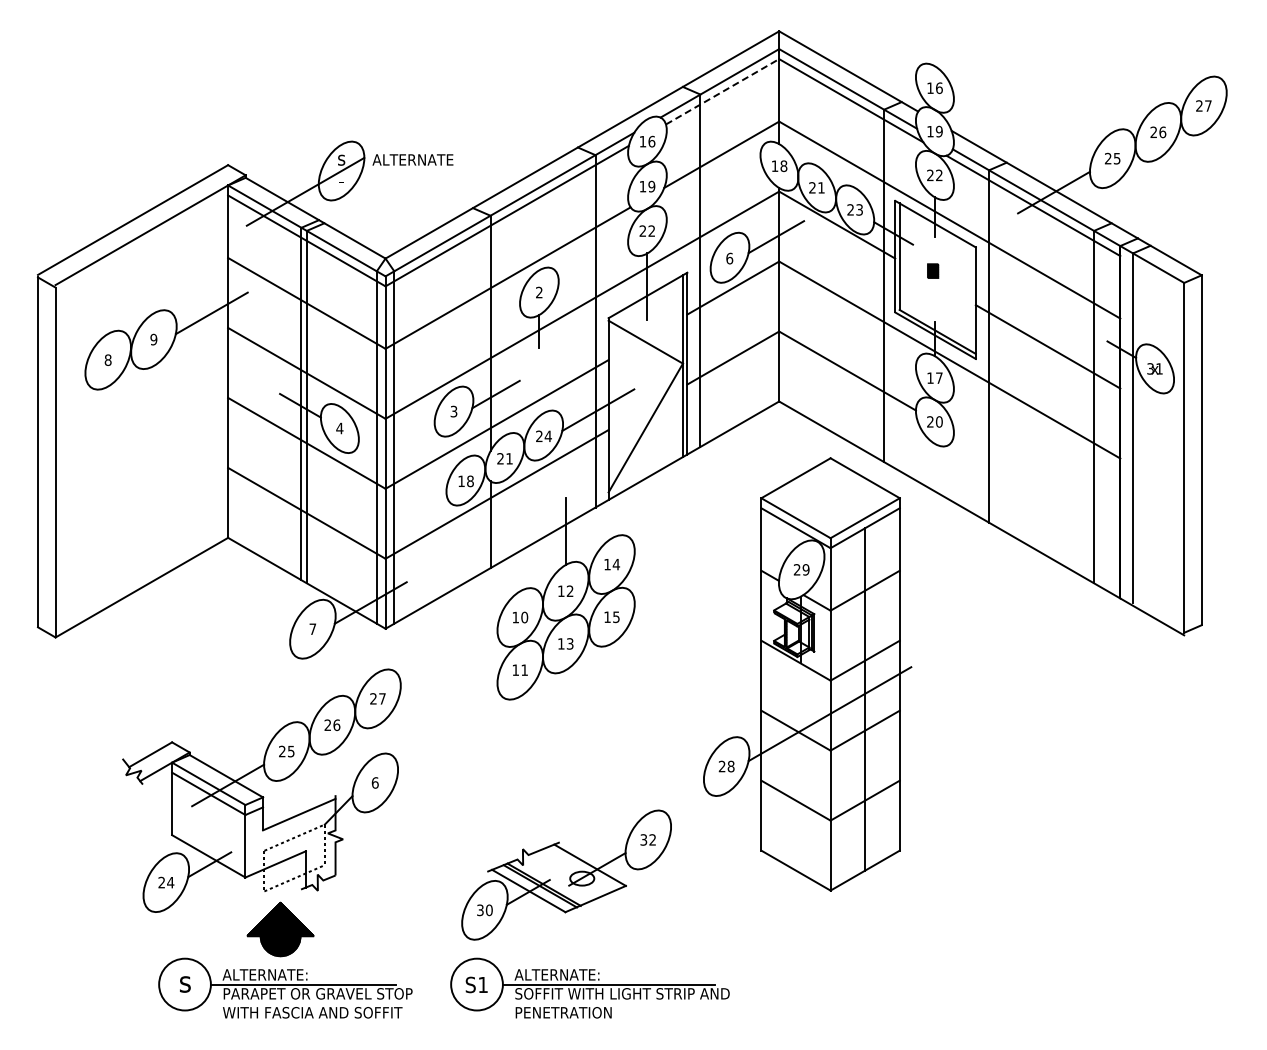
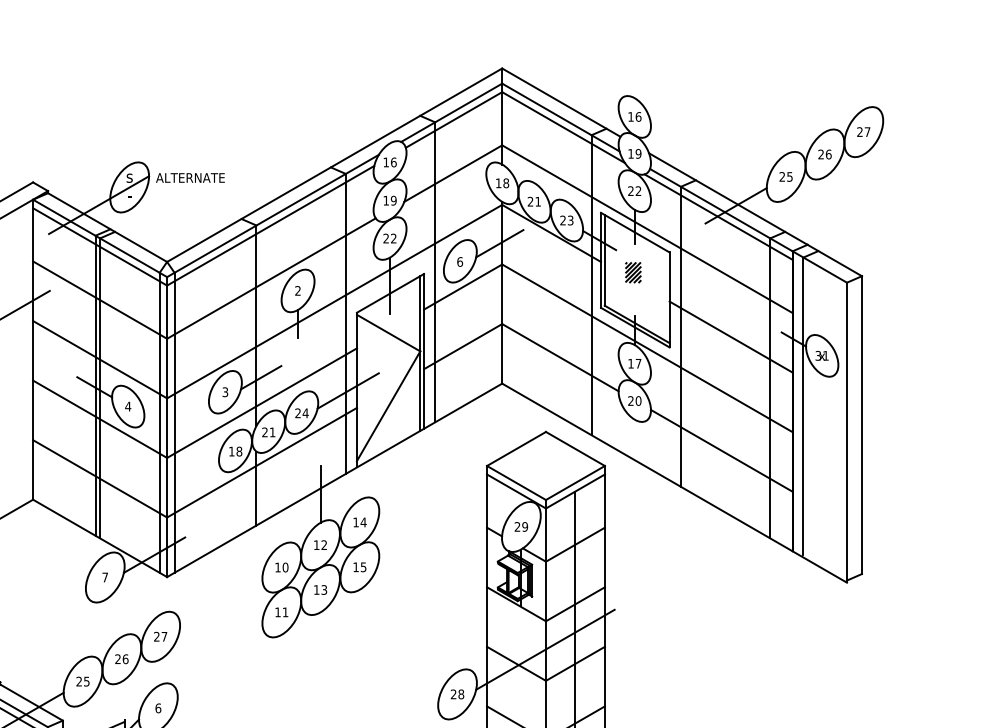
line: (723, 91) -> (454, 119), dashed -> solid
part: (932, 270) -> (632, 272), size x1.67
line: (1036, 480) -> (721, 450), added

